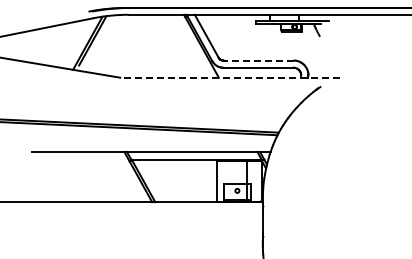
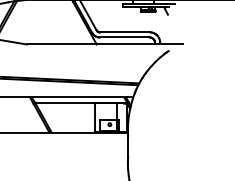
line: (257, 60) -> (124, 32), dashed -> solid
line: (230, 77) -> (104, 44), dashed -> solid

